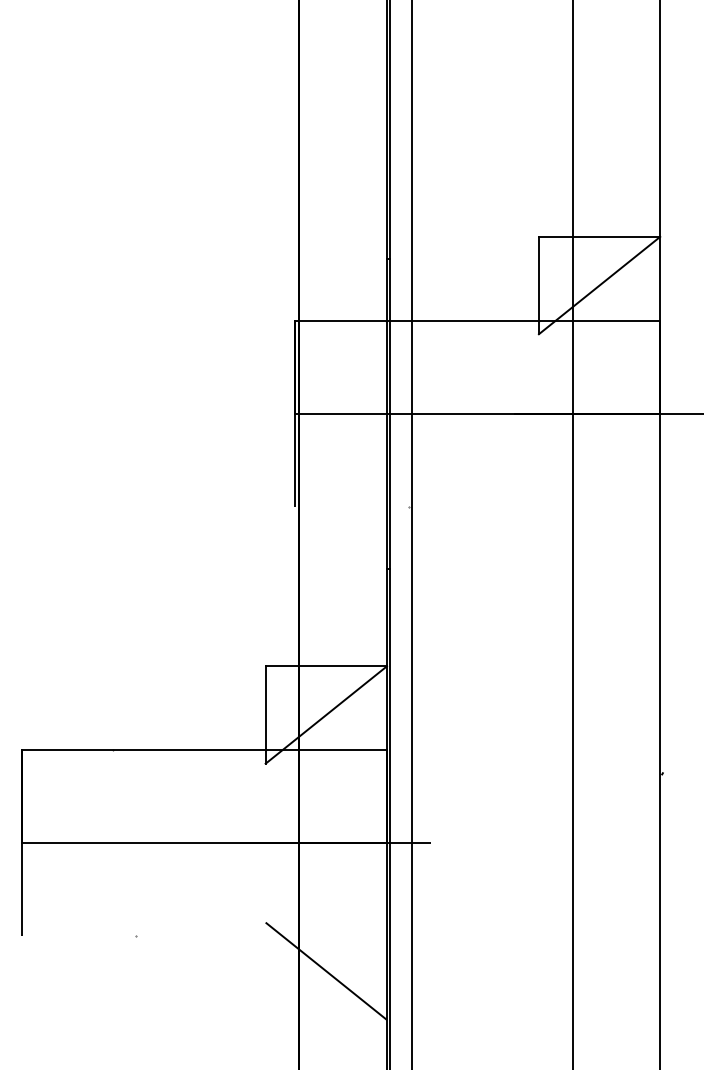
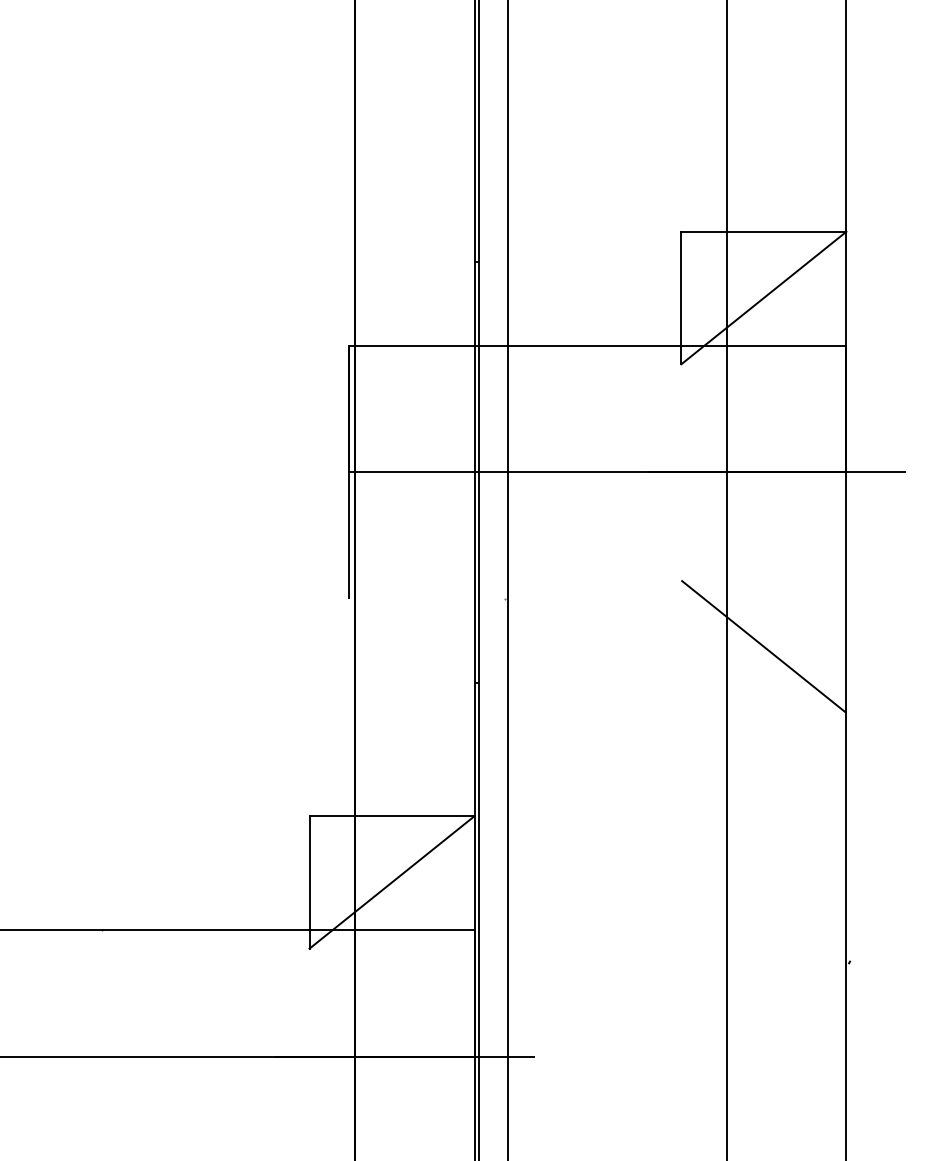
line: (599, 541) -> (763, 646), added

